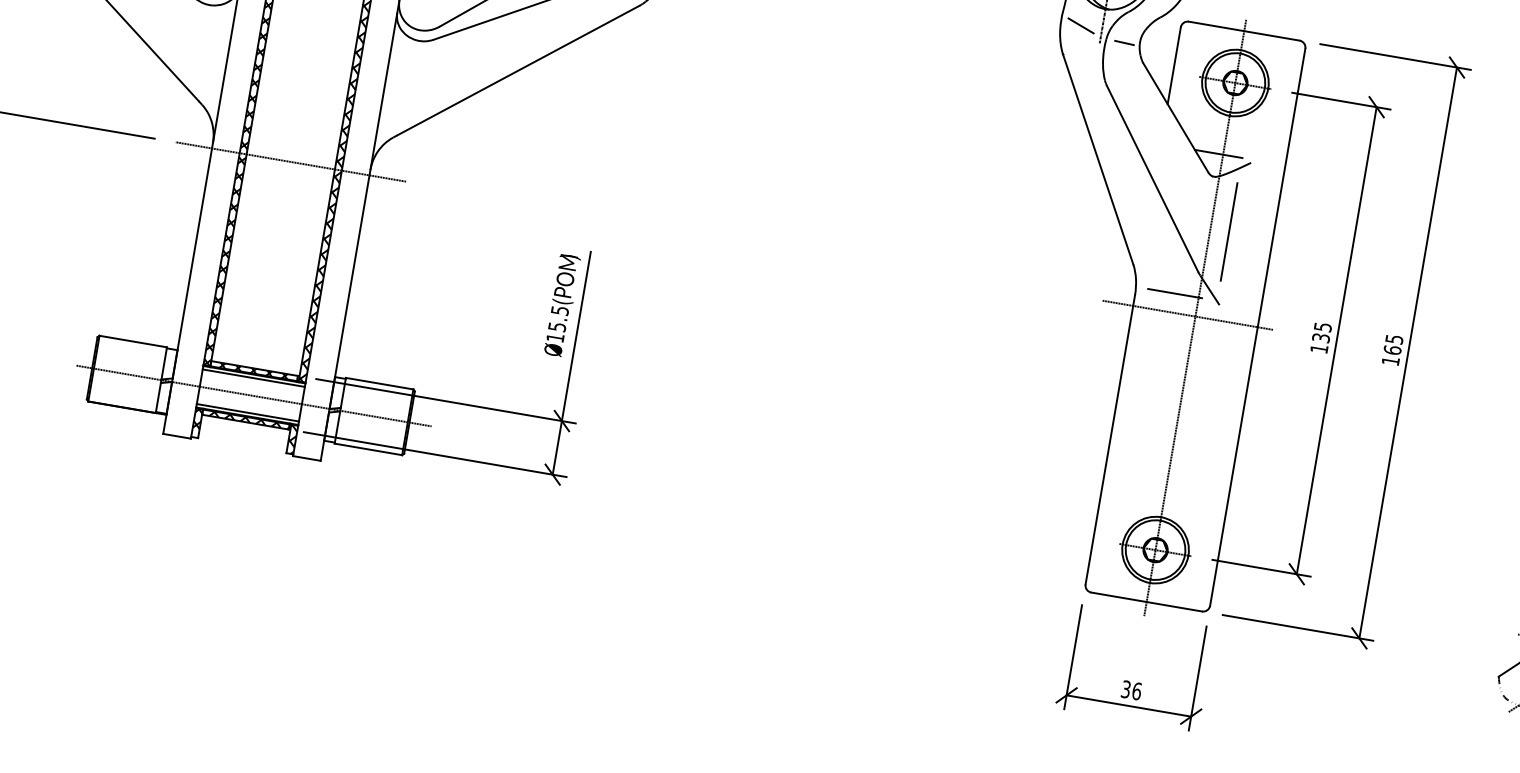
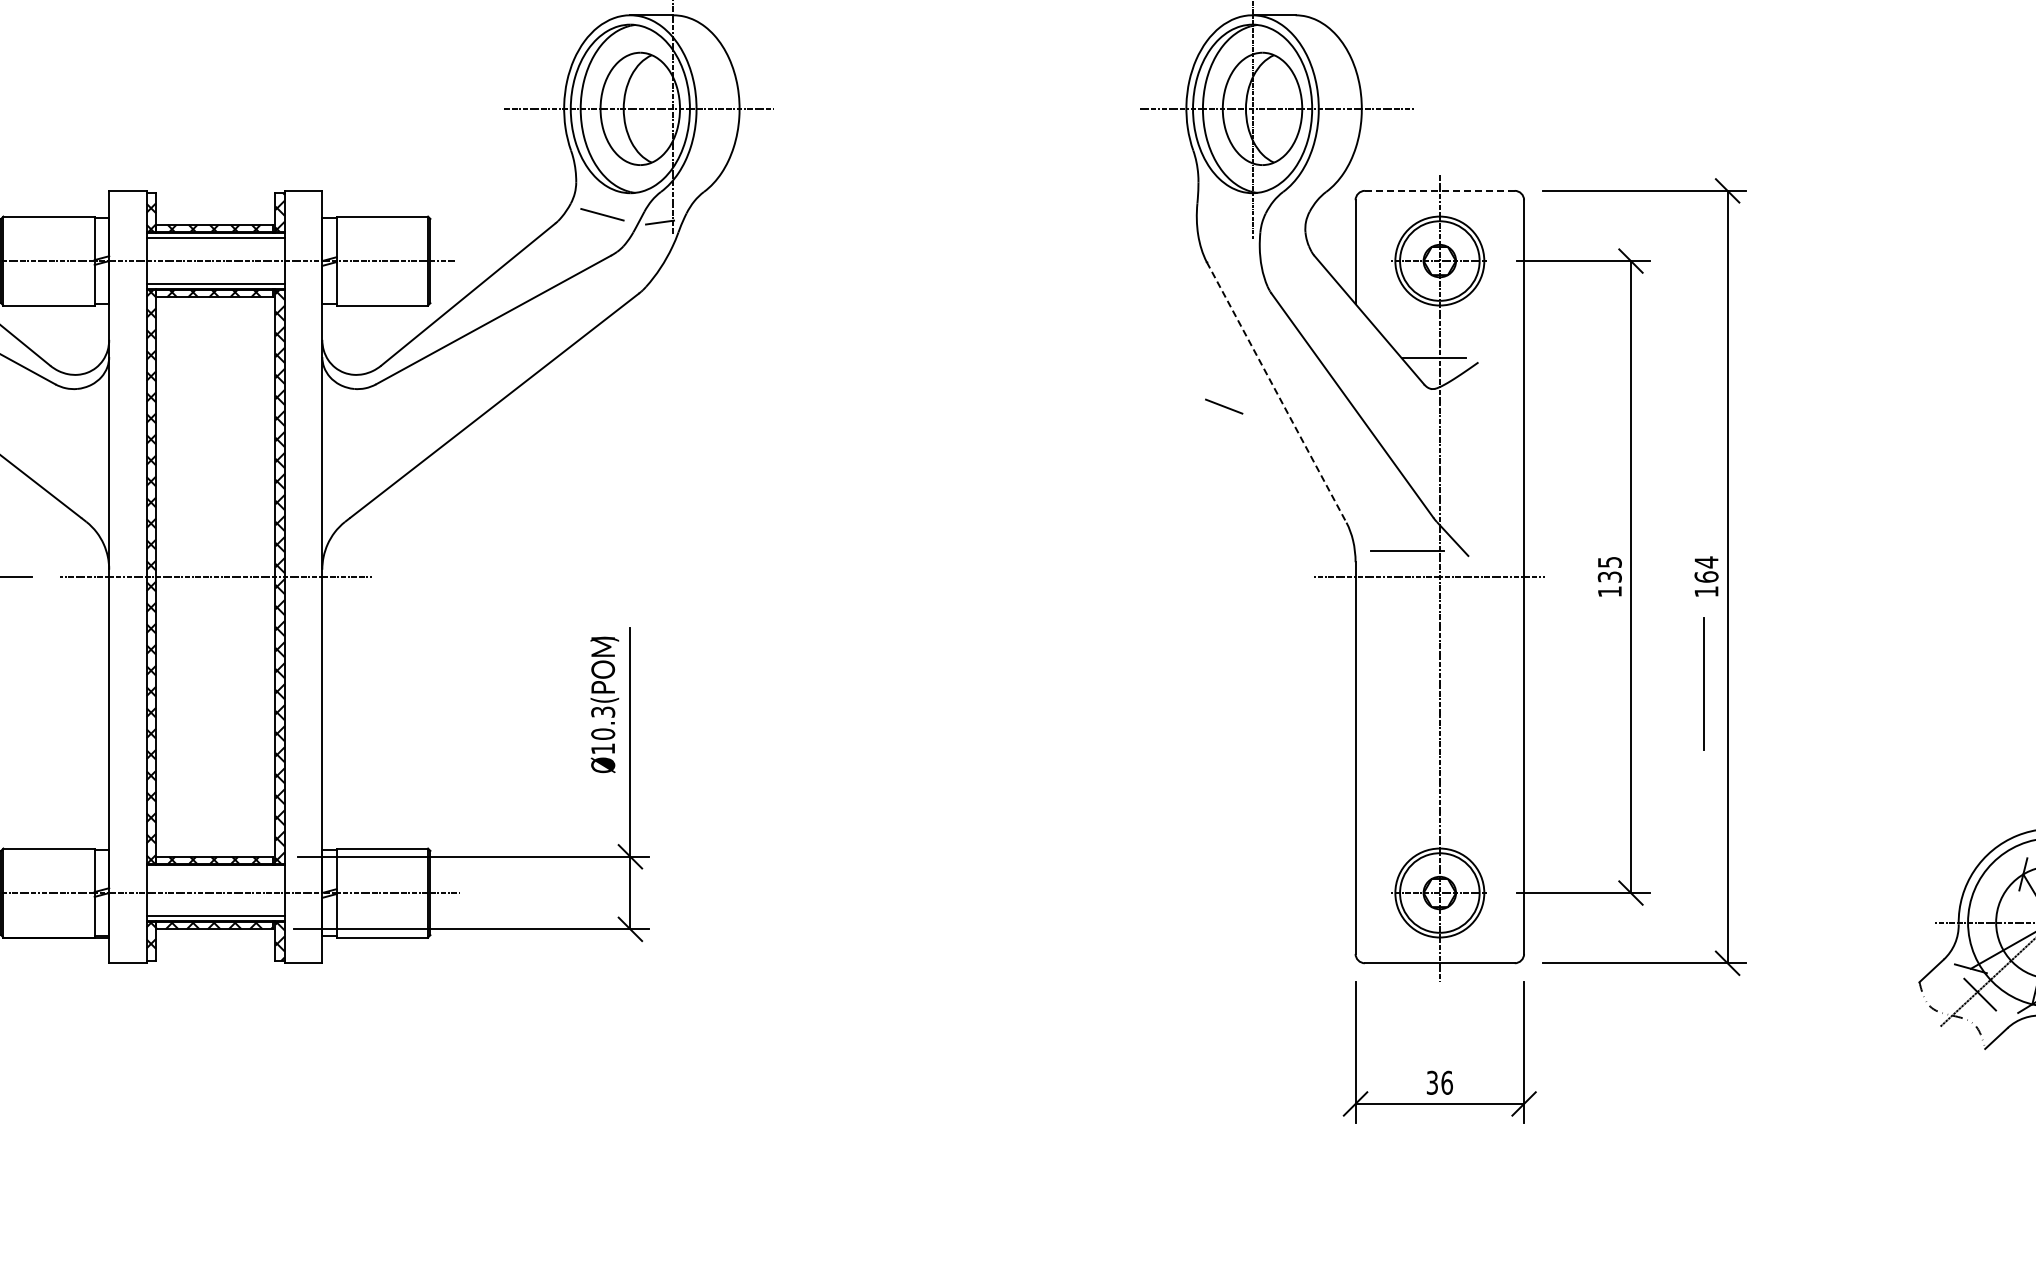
line: (1081, 25) -> (1224, 406), moved
line: (1244, 30) -> (1439, 190), solid -> dashed
line: (1124, 42) -> (1284, 232), removed
line: (1098, 159) -> (1276, 392), solid -> dashed
line: (1228, 231) -> (1703, 683), moved
text: (558, 318) -> (603, 722), Ø15.5( -> Ø10.3(
text: (1394, 339) -> (1706, 562), 165 -> 164
line: (253, 378) -> (215, 869), removed

